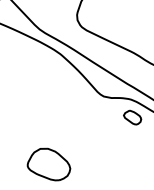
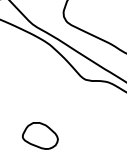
part: (132, 117) -> (109, 97), removed

